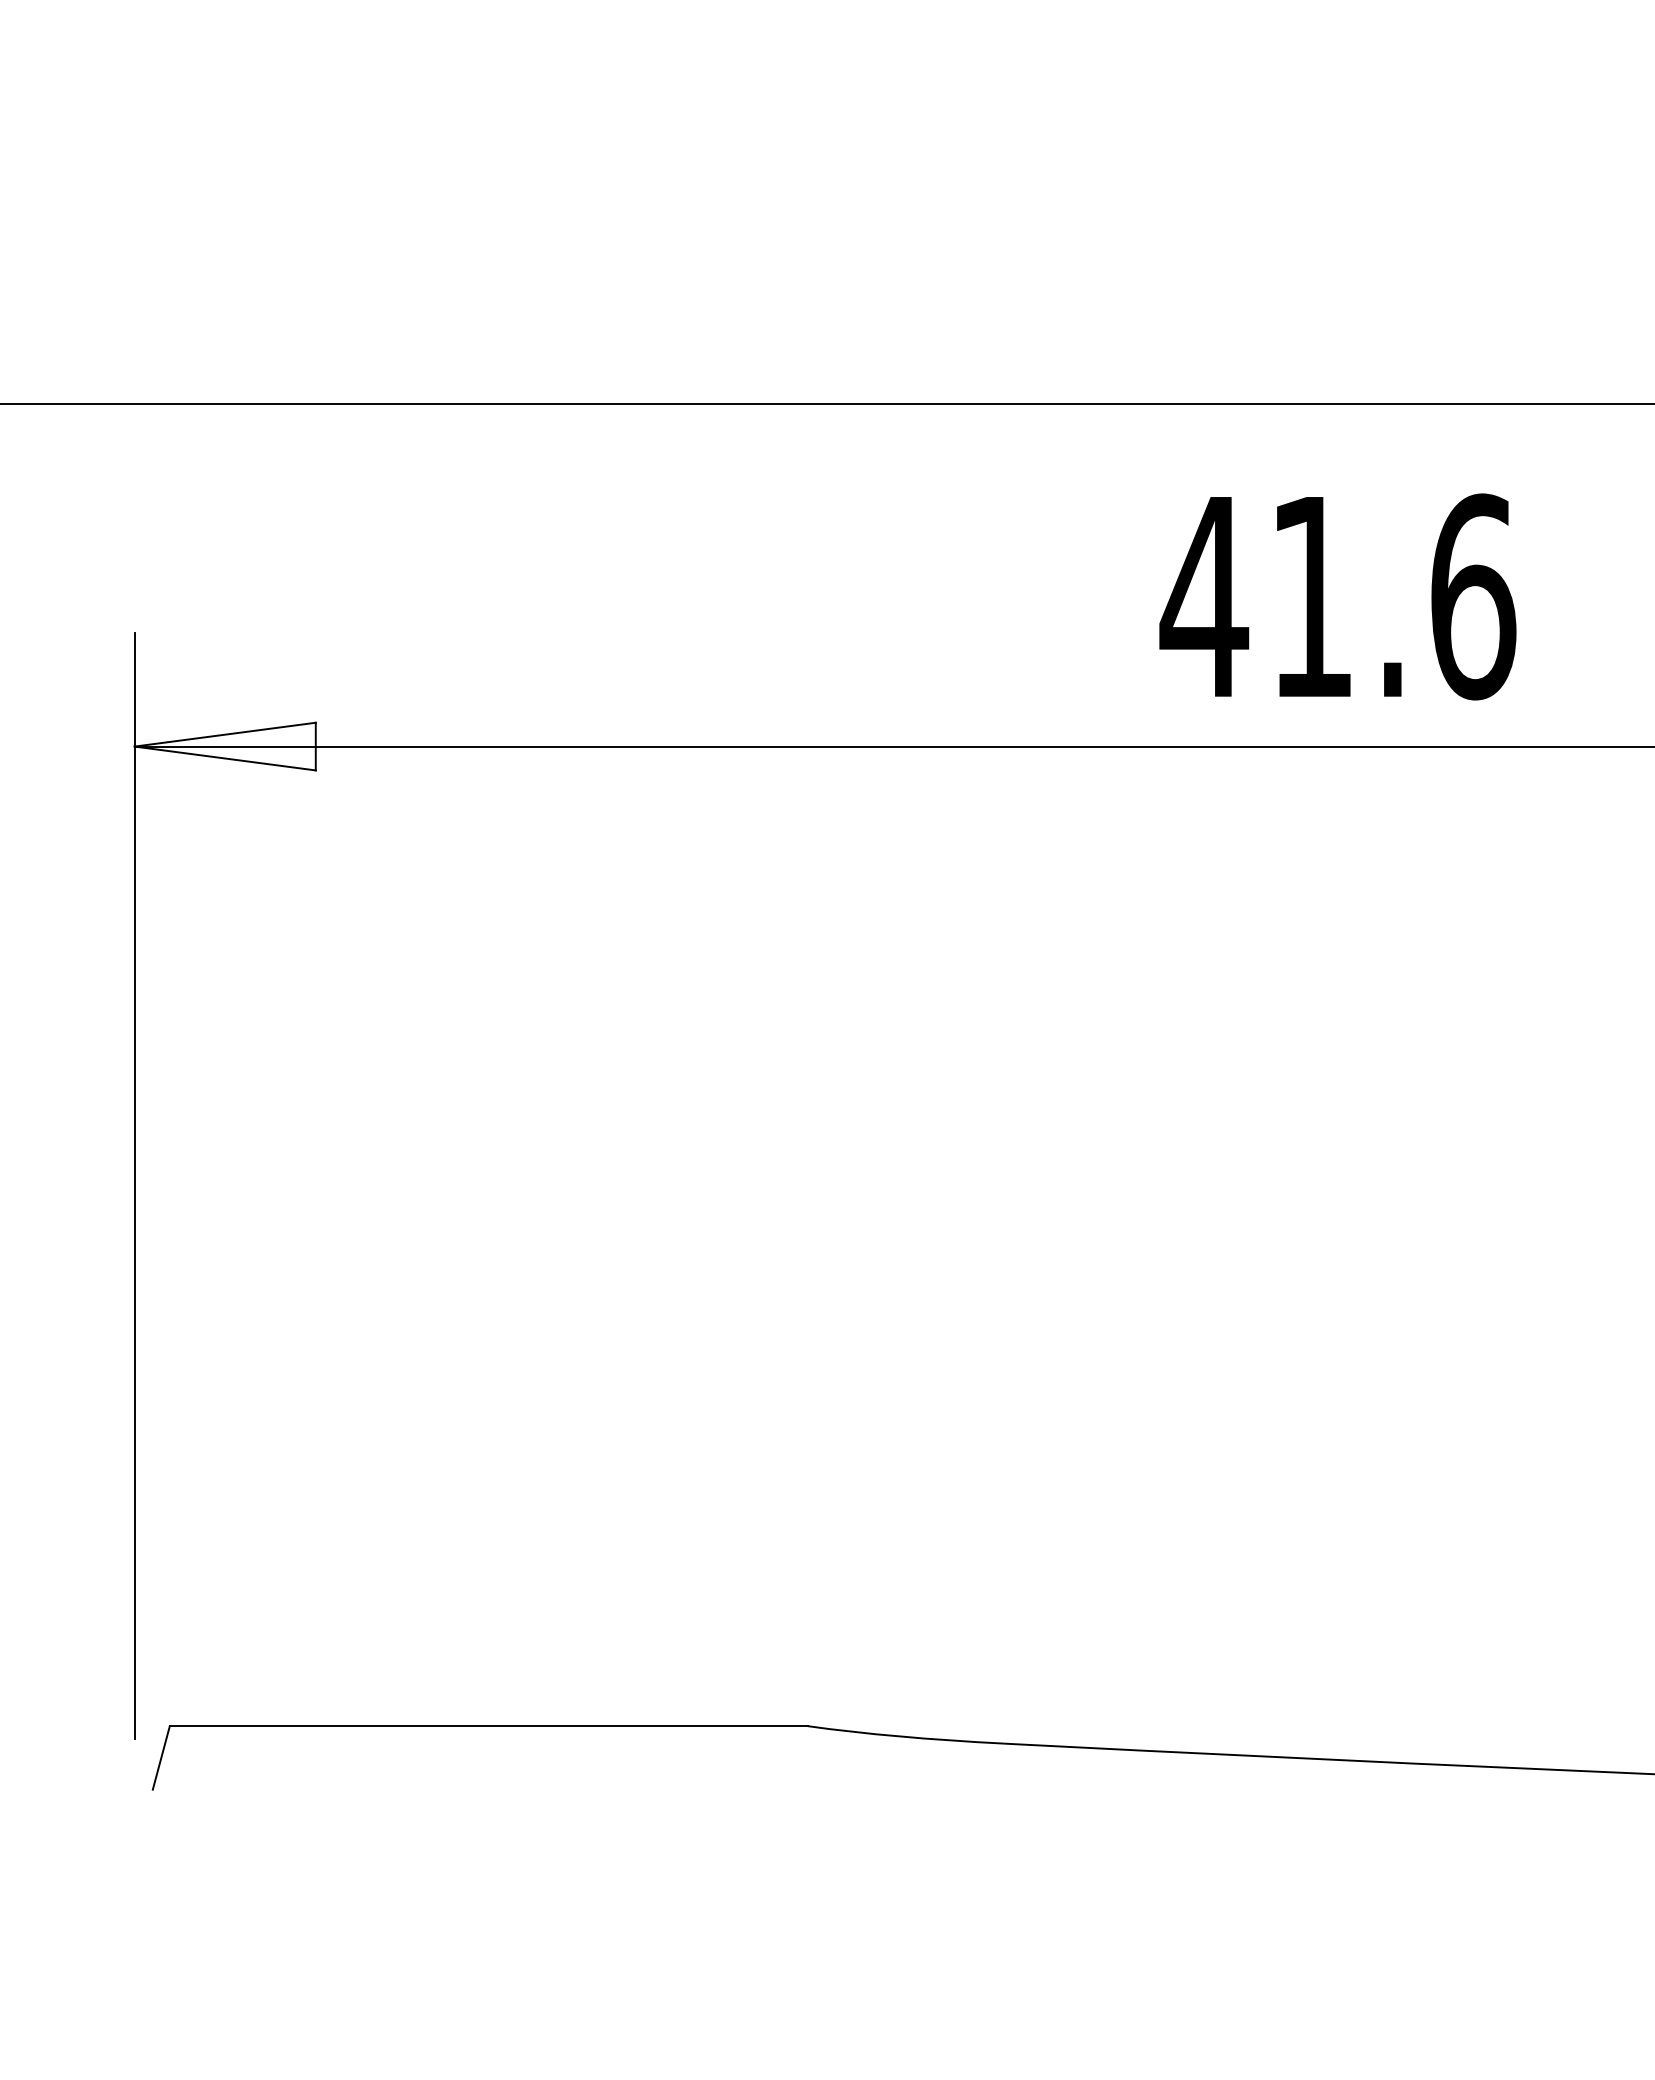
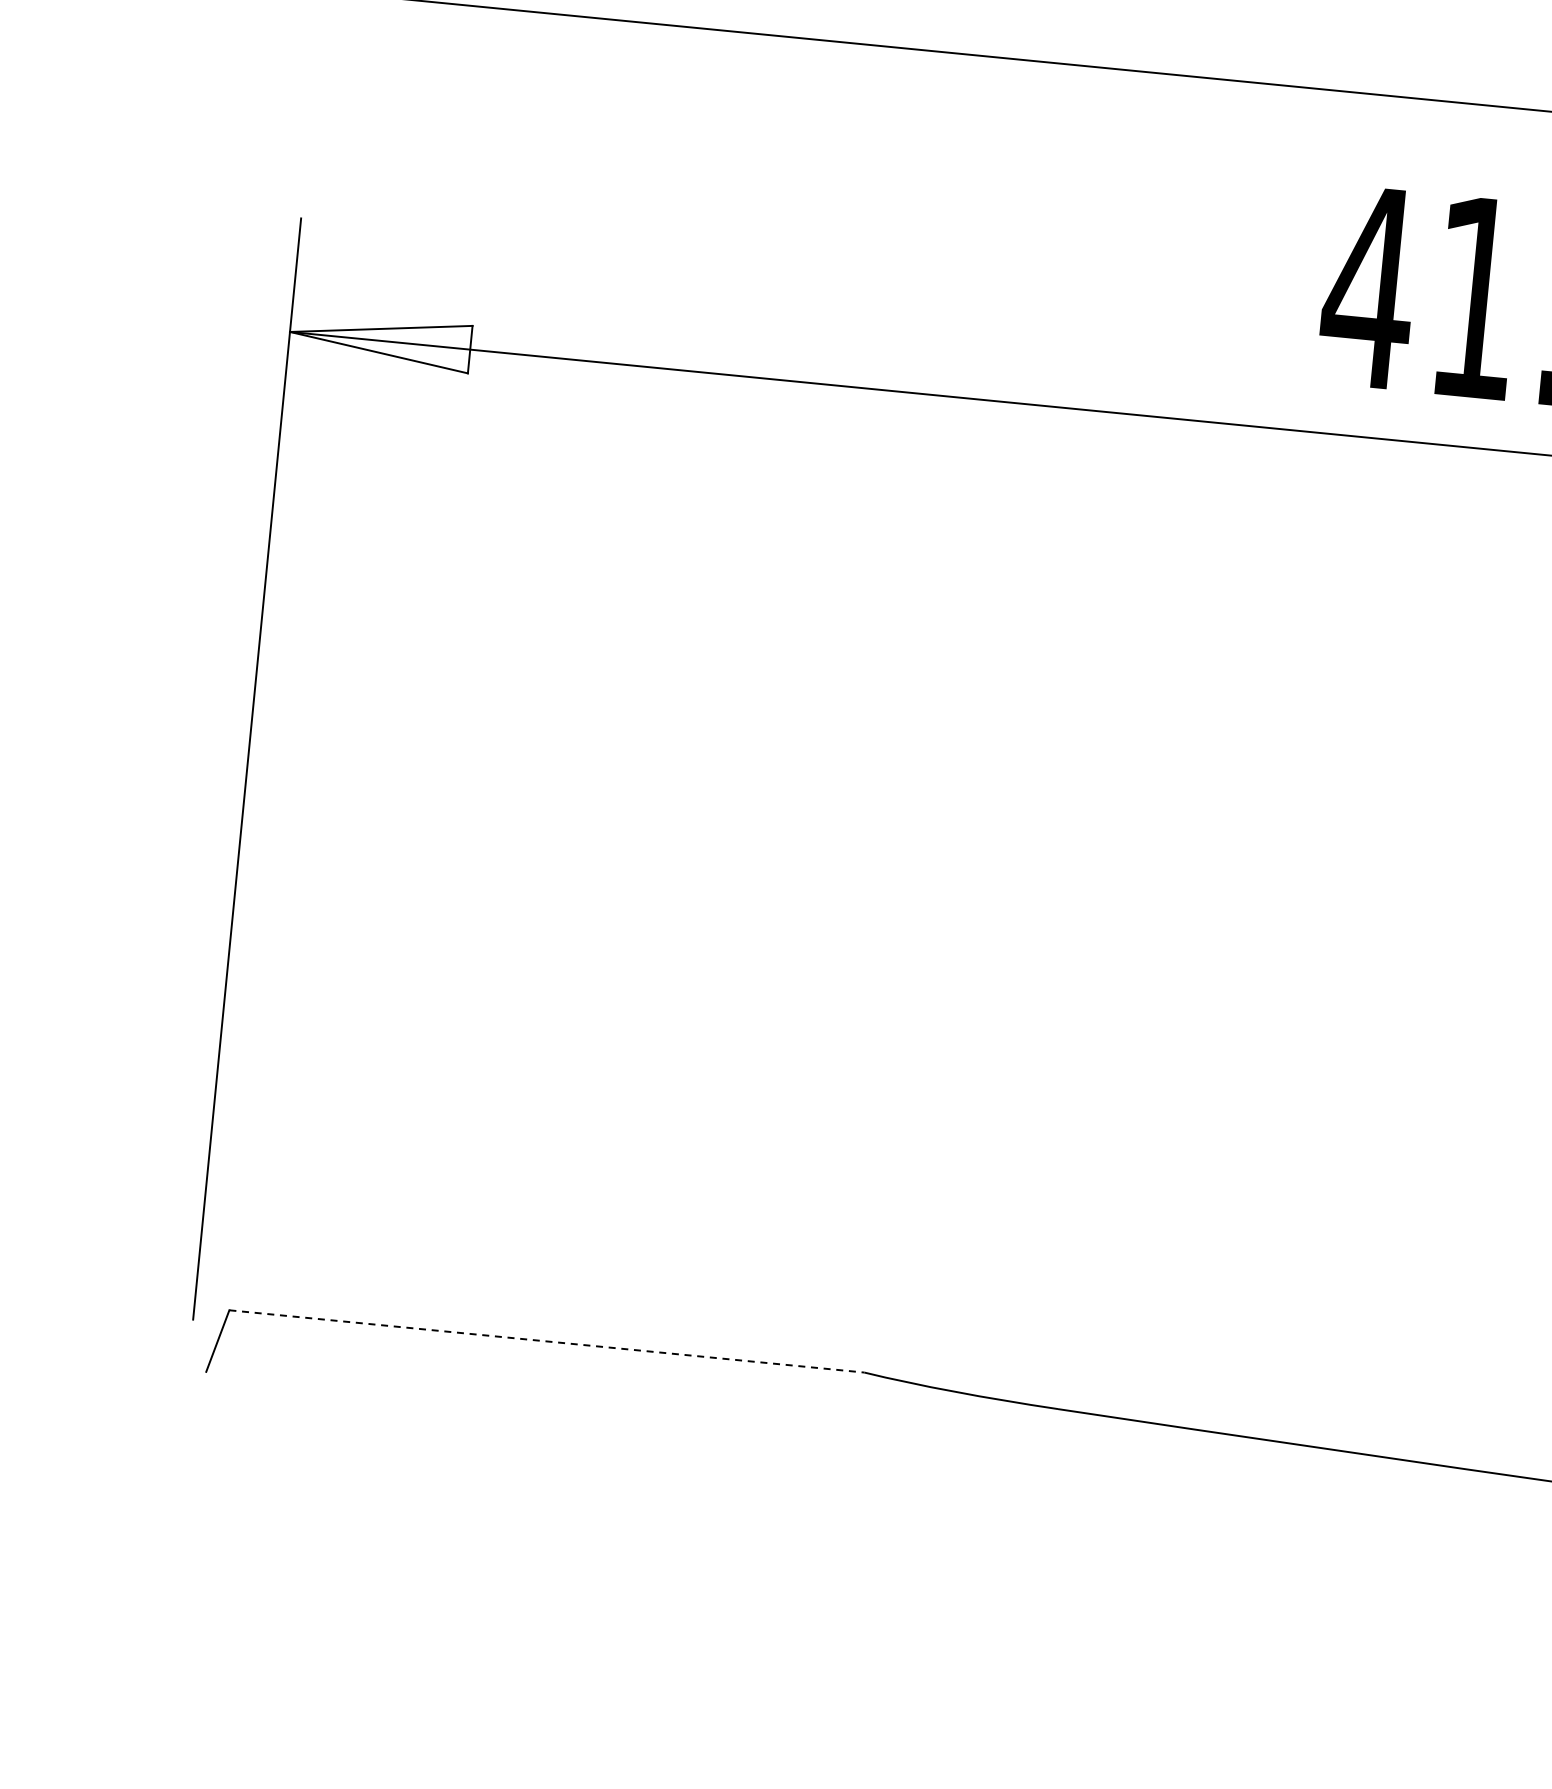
line: (489, 1726) -> (547, 1341), solid -> dashed

